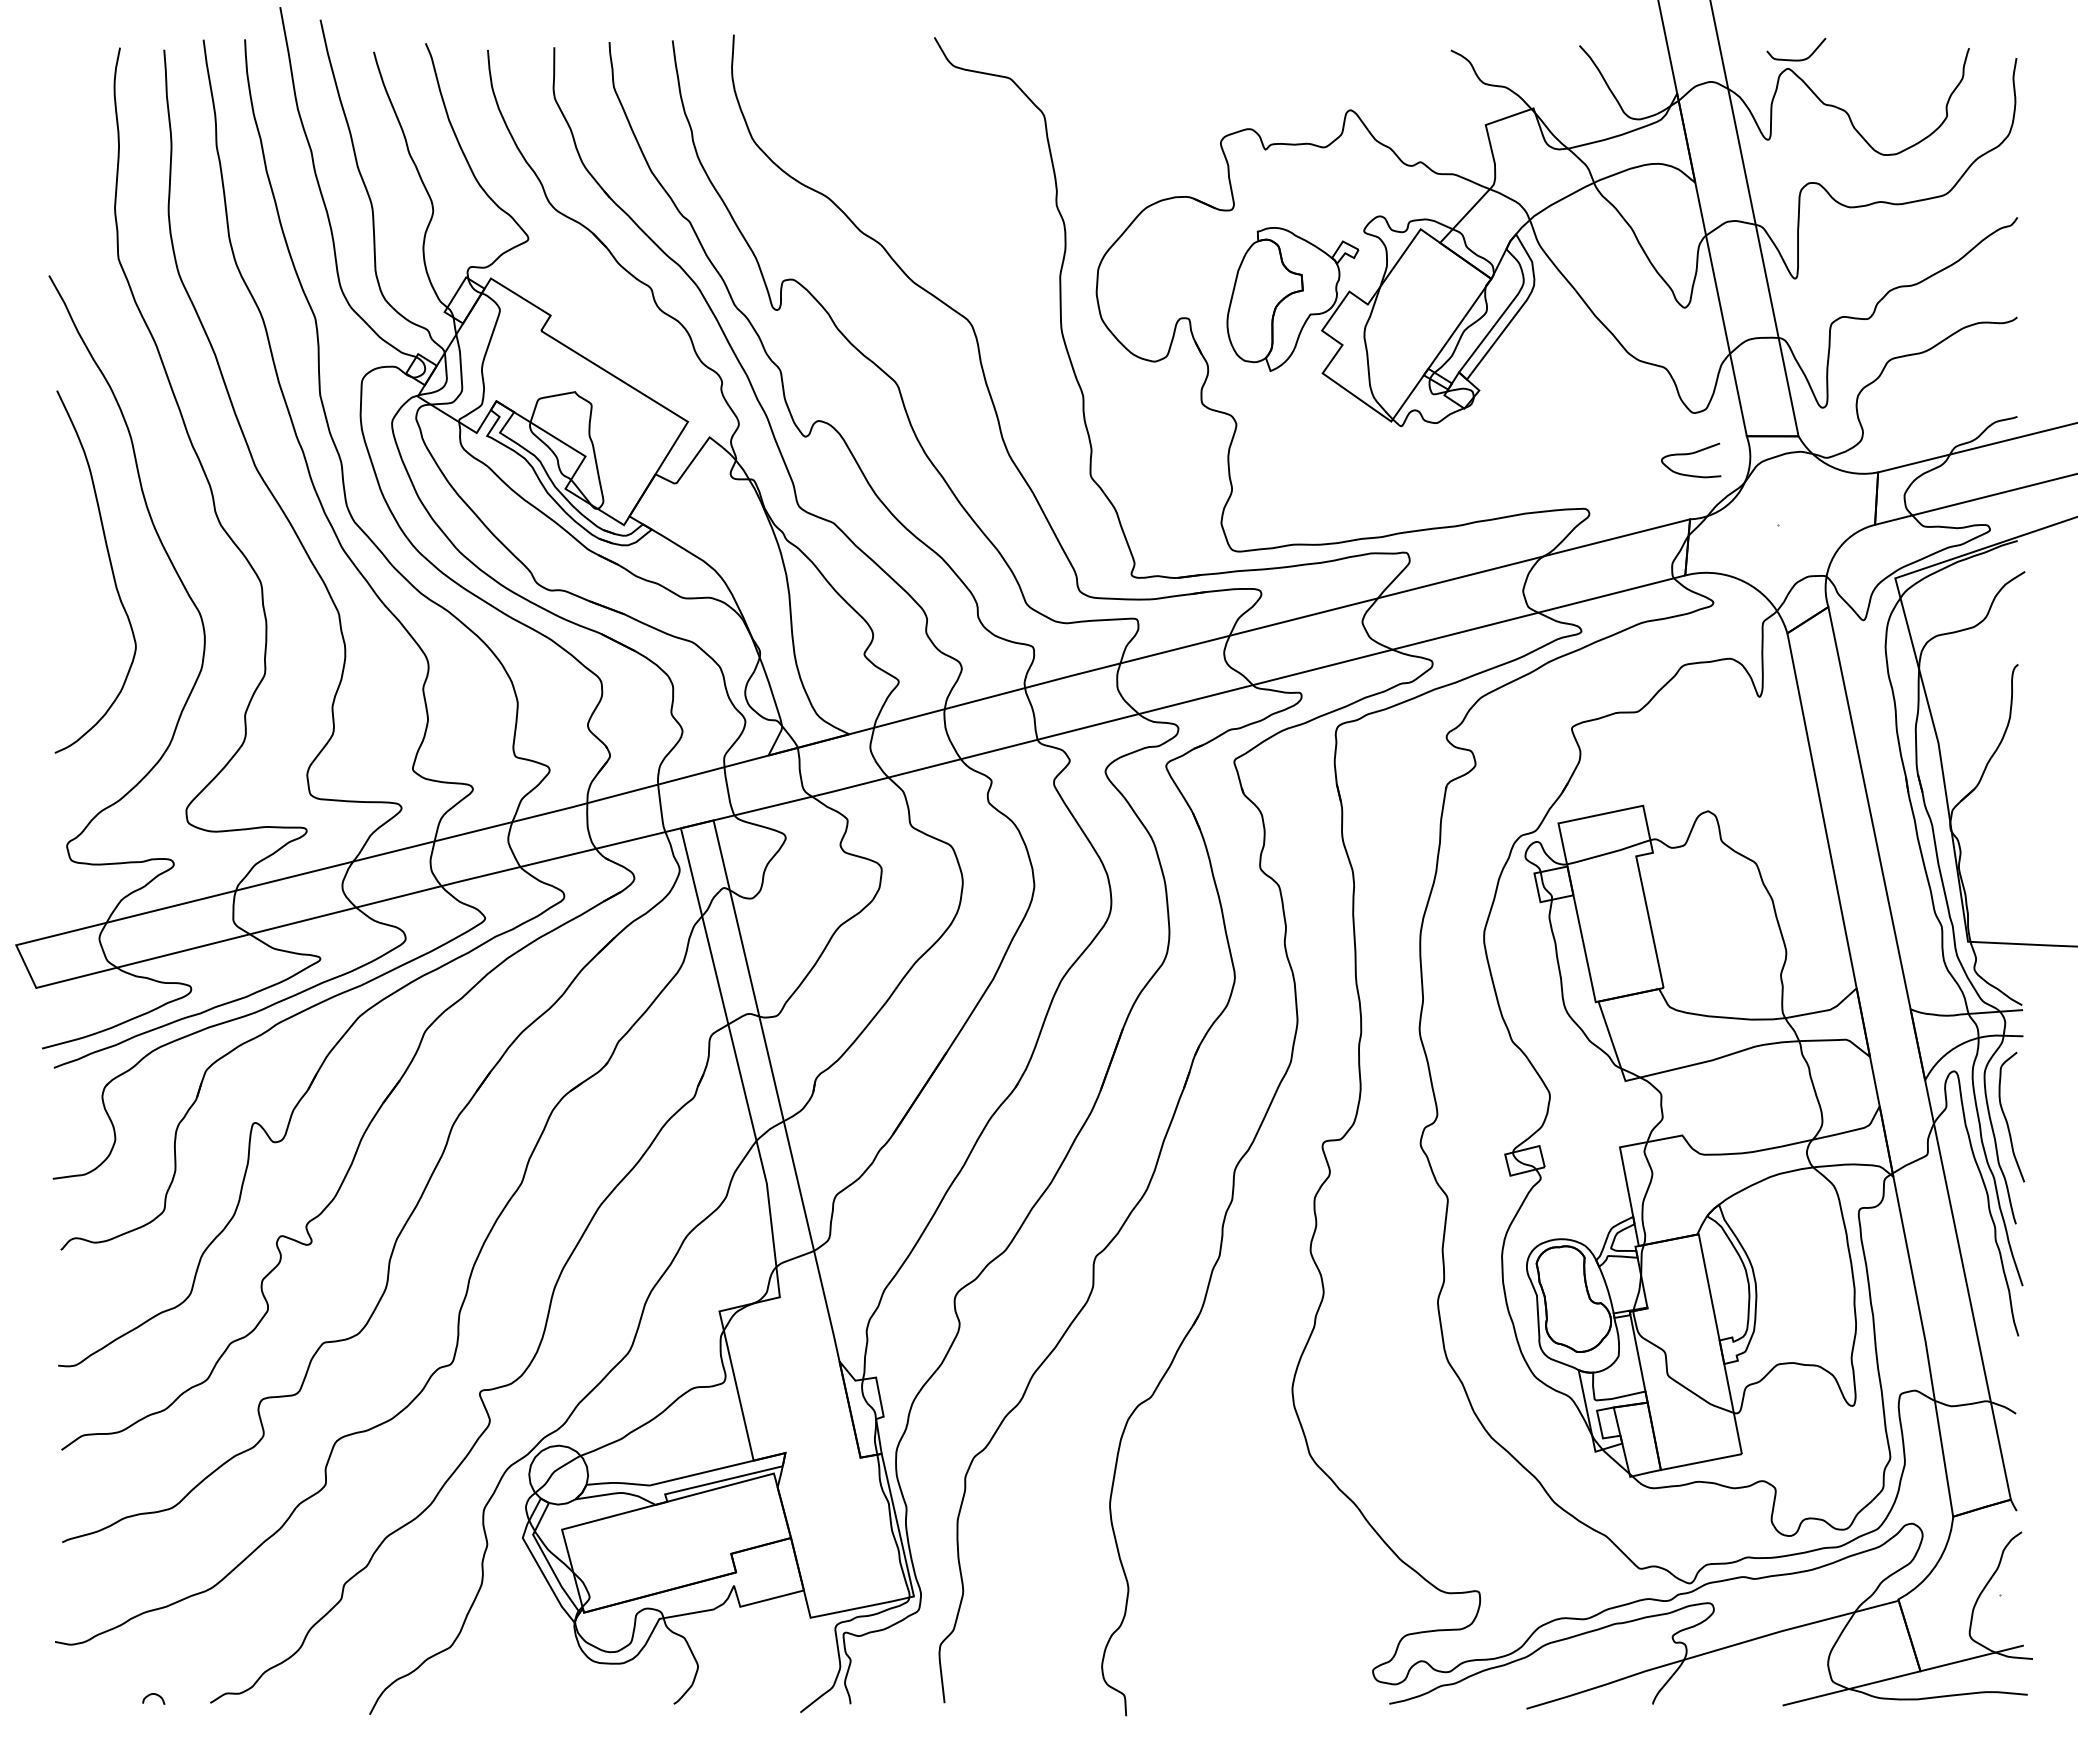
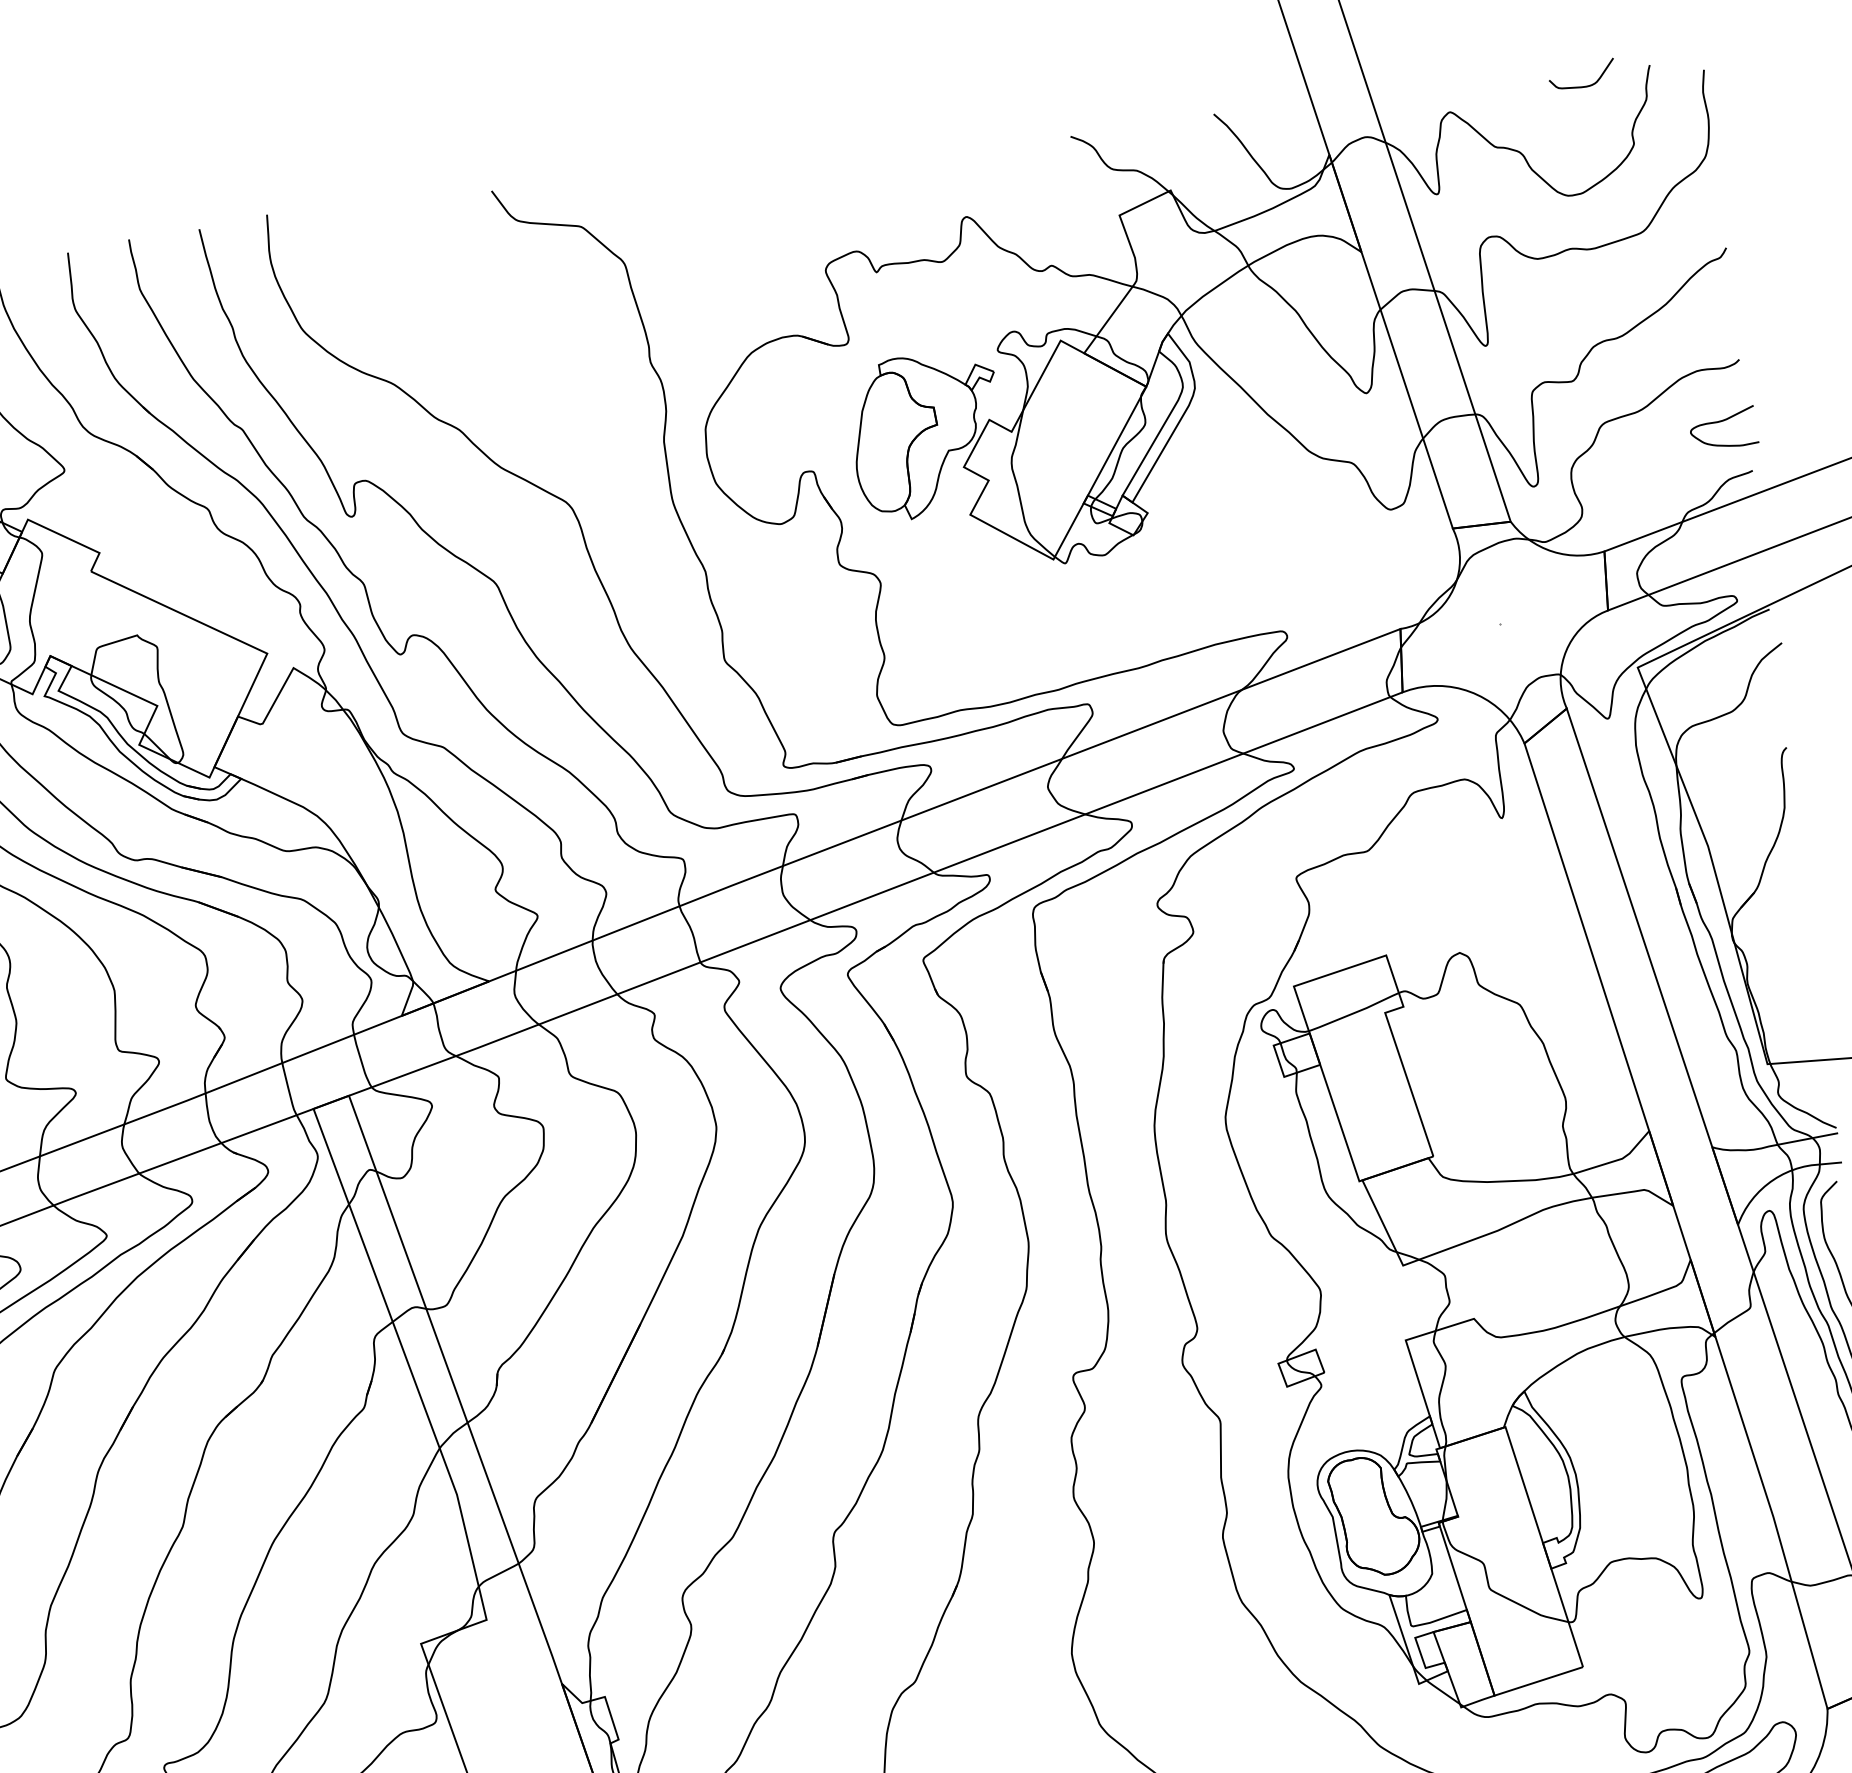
curve: (1796, 59) -> (1583, 85), moved
curve: (1691, 454) -> (1723, 421), moved

